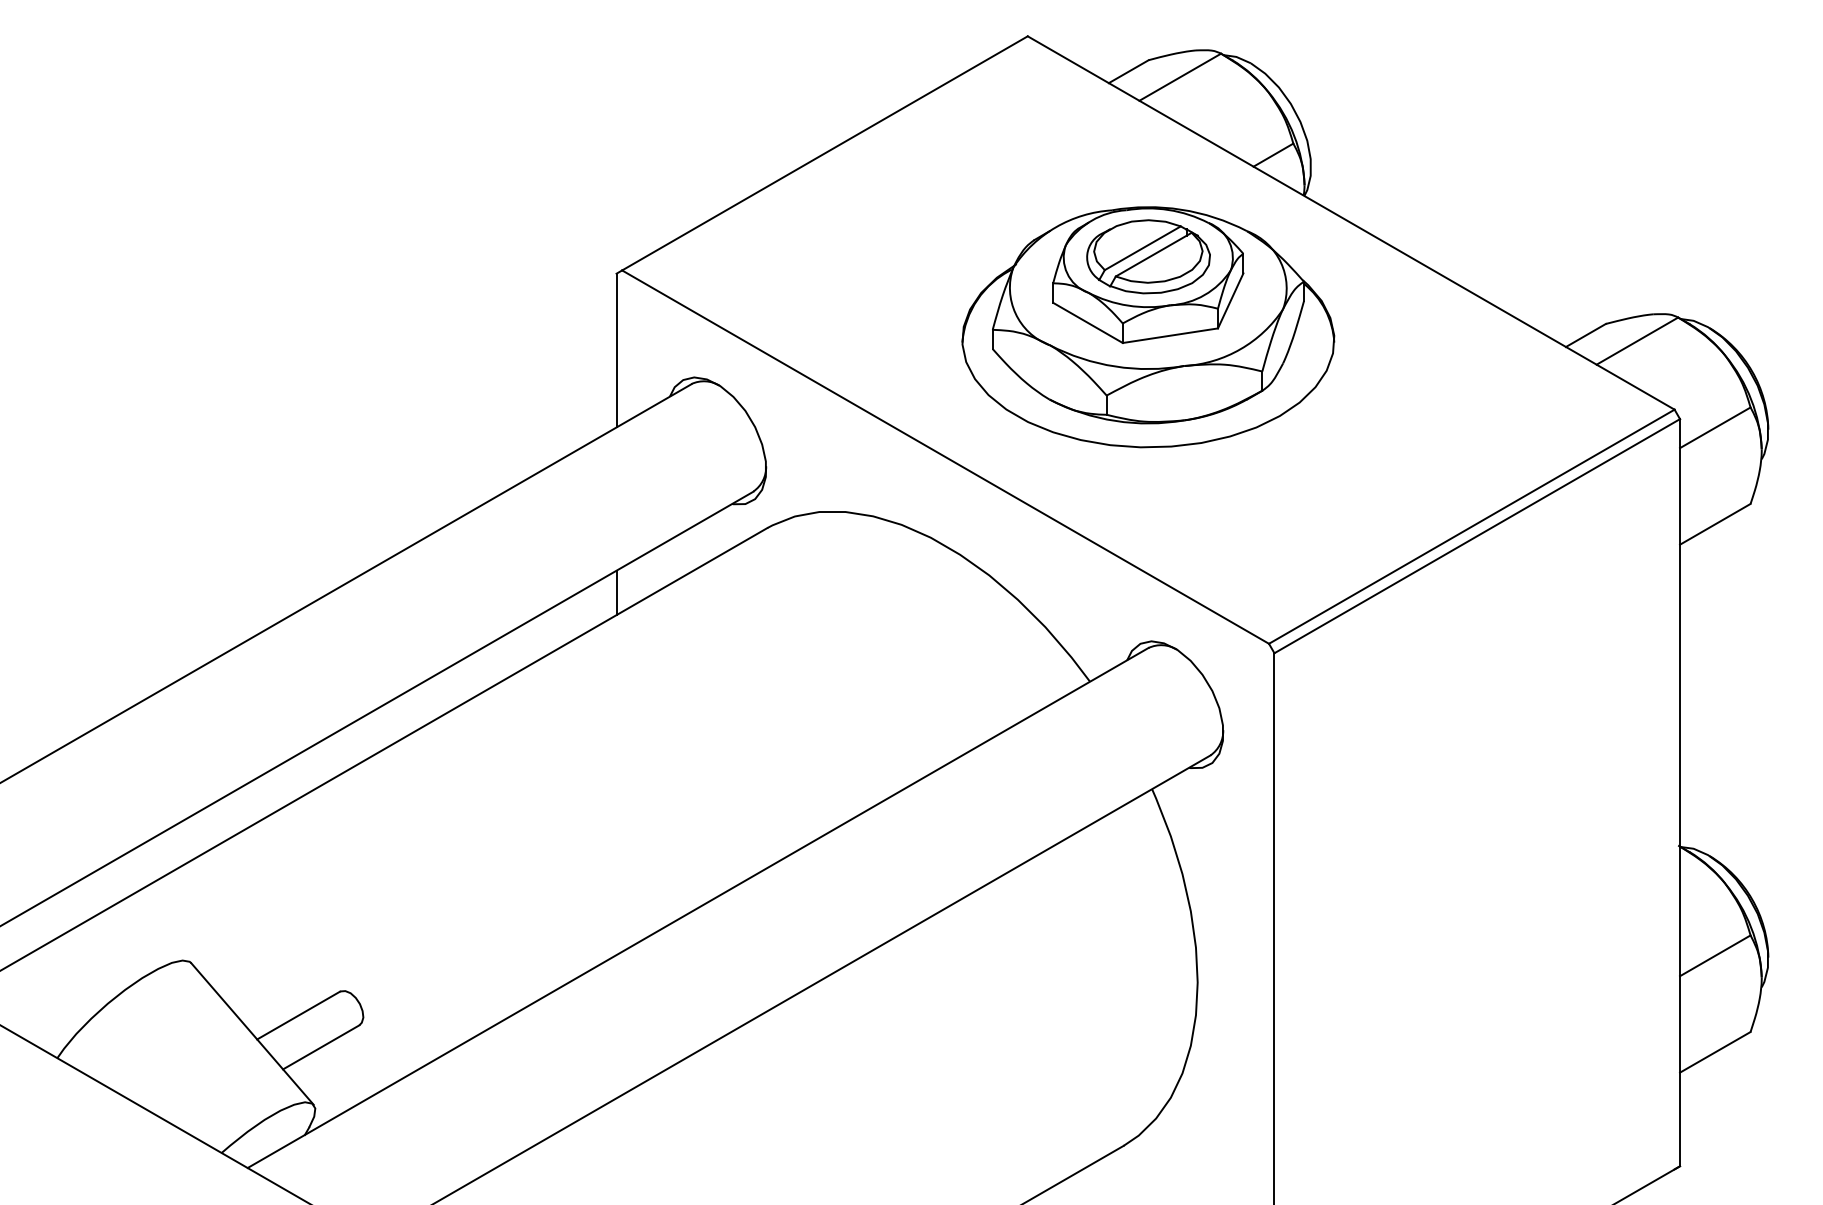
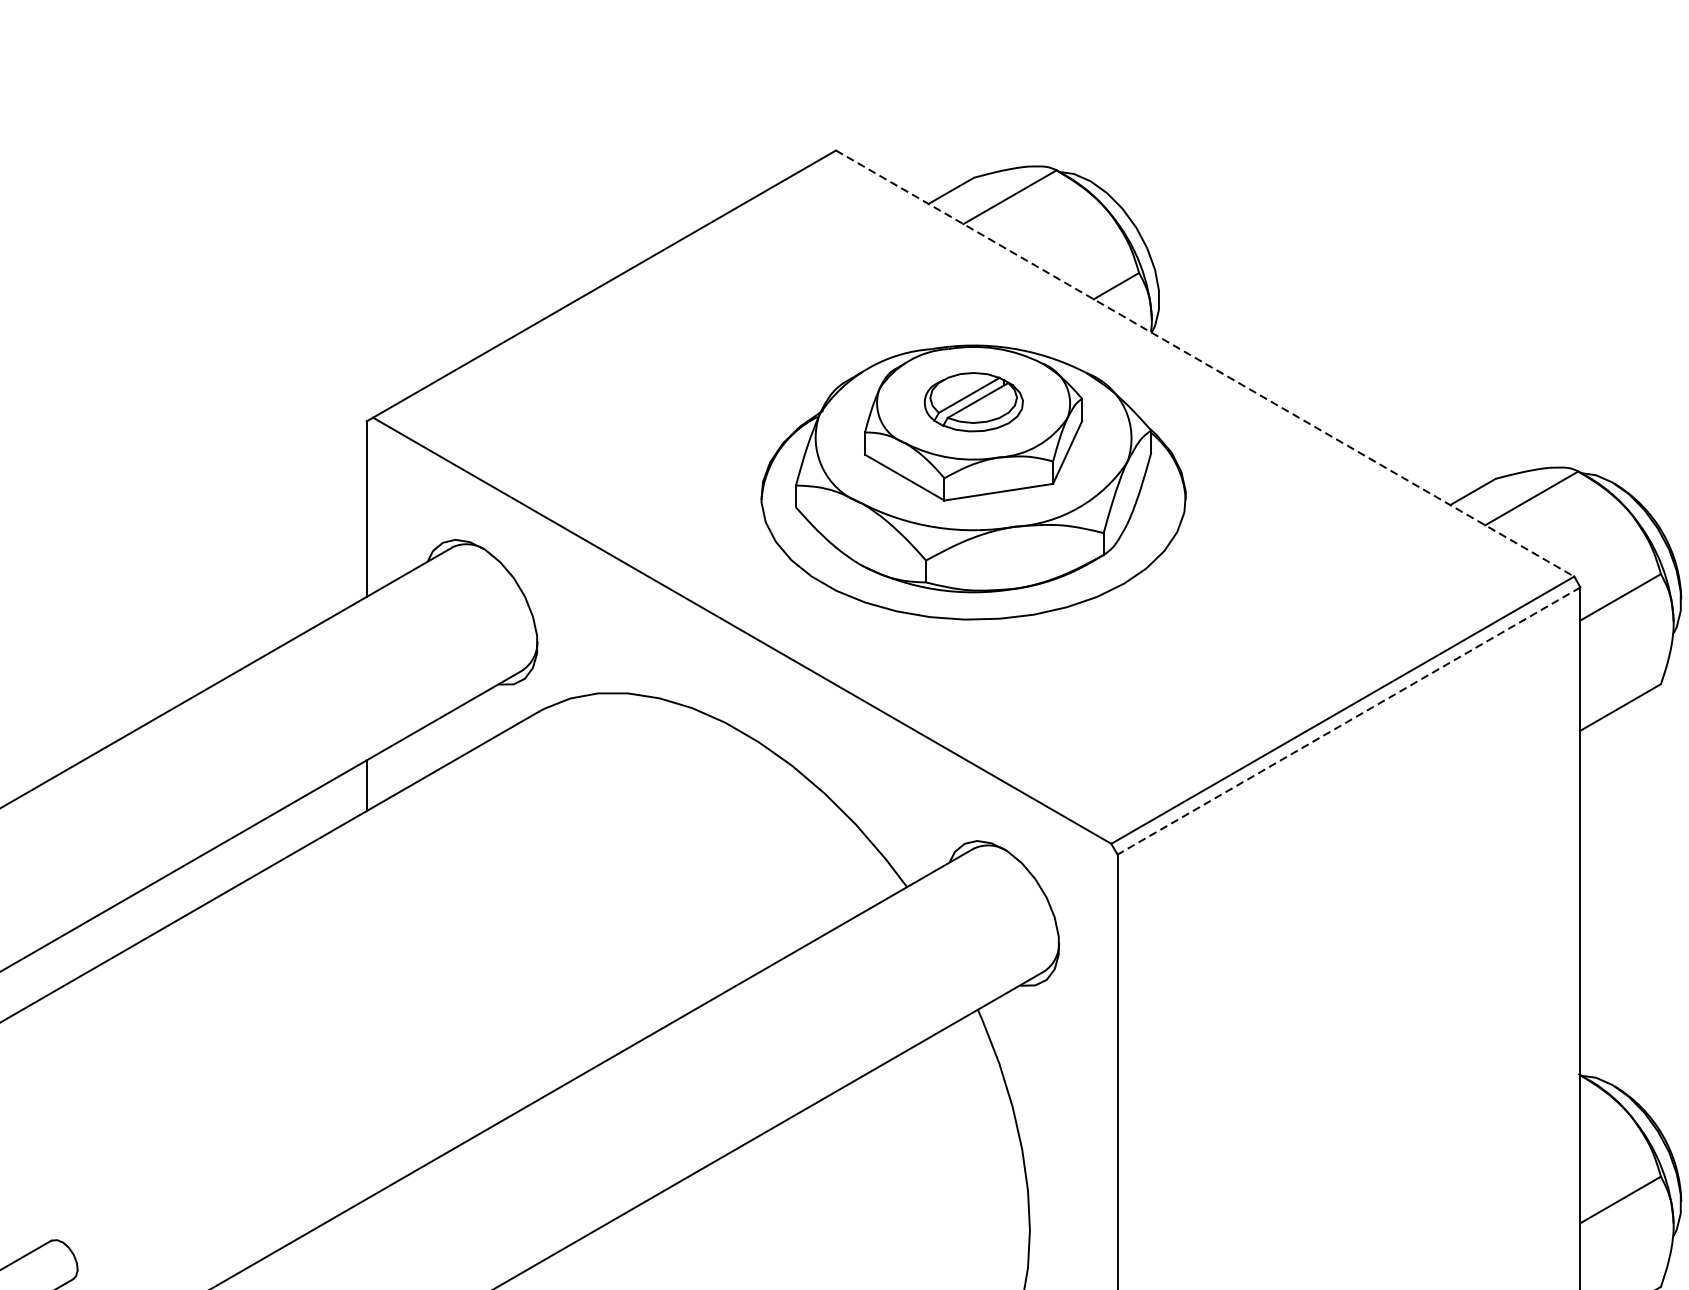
line: (1351, 223) -> (1205, 364), solid -> dashed
part: (1148, 256) -> (973, 401), size x0.7
line: (1476, 536) -> (1348, 721), solid -> dashed

